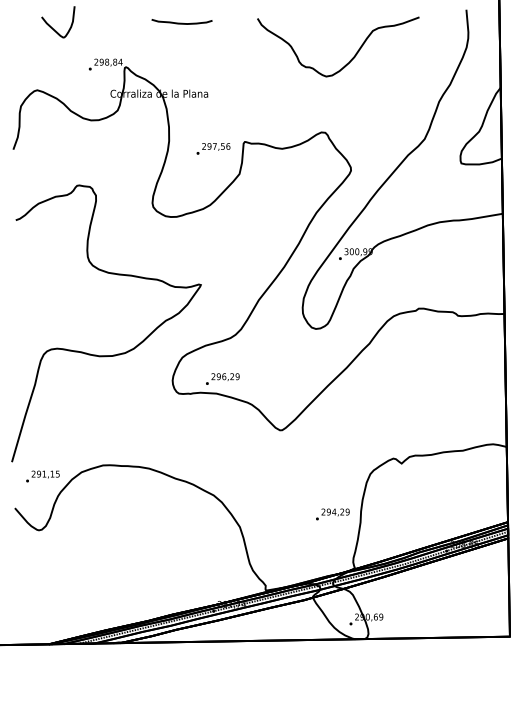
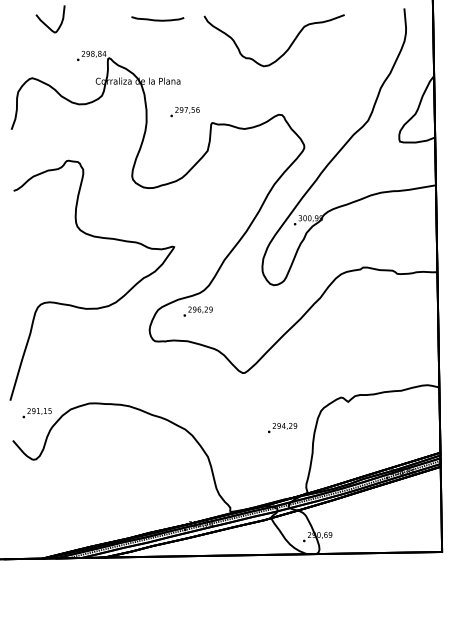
curve: (352, 57) -> (286, 49), moved
text: (212, 149) -> (184, 112), moved
text: (222, 378) -> (197, 311), moved
text: (332, 515) -> (282, 428), moved

